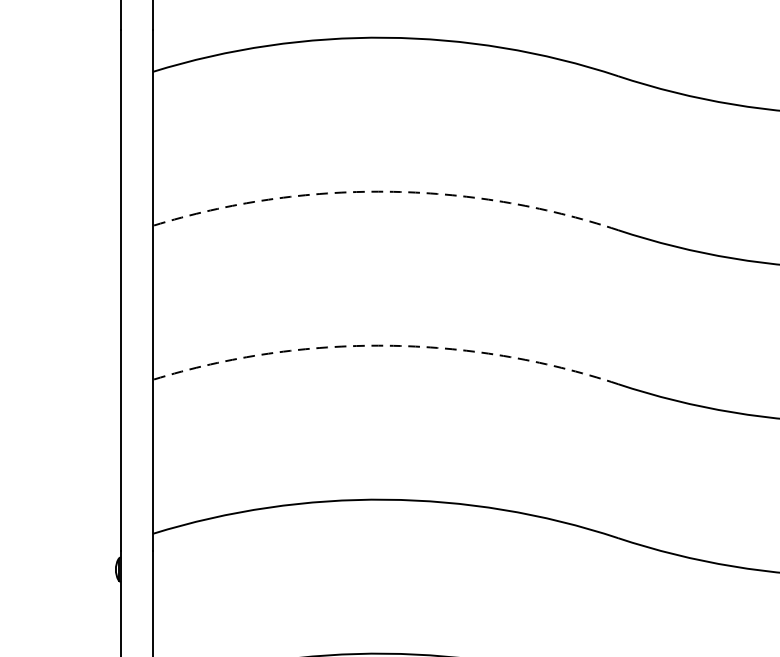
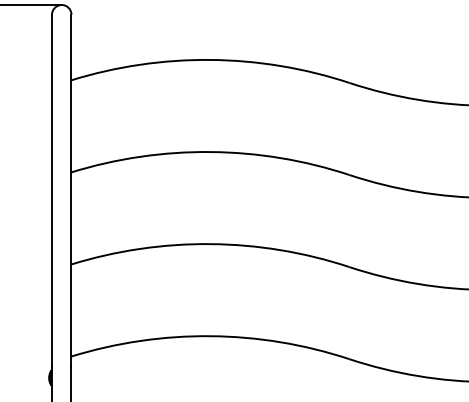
arc: (385, 192) -> (210, 152), dashed -> solid
arc: (385, 346) -> (210, 244), dashed -> solid

